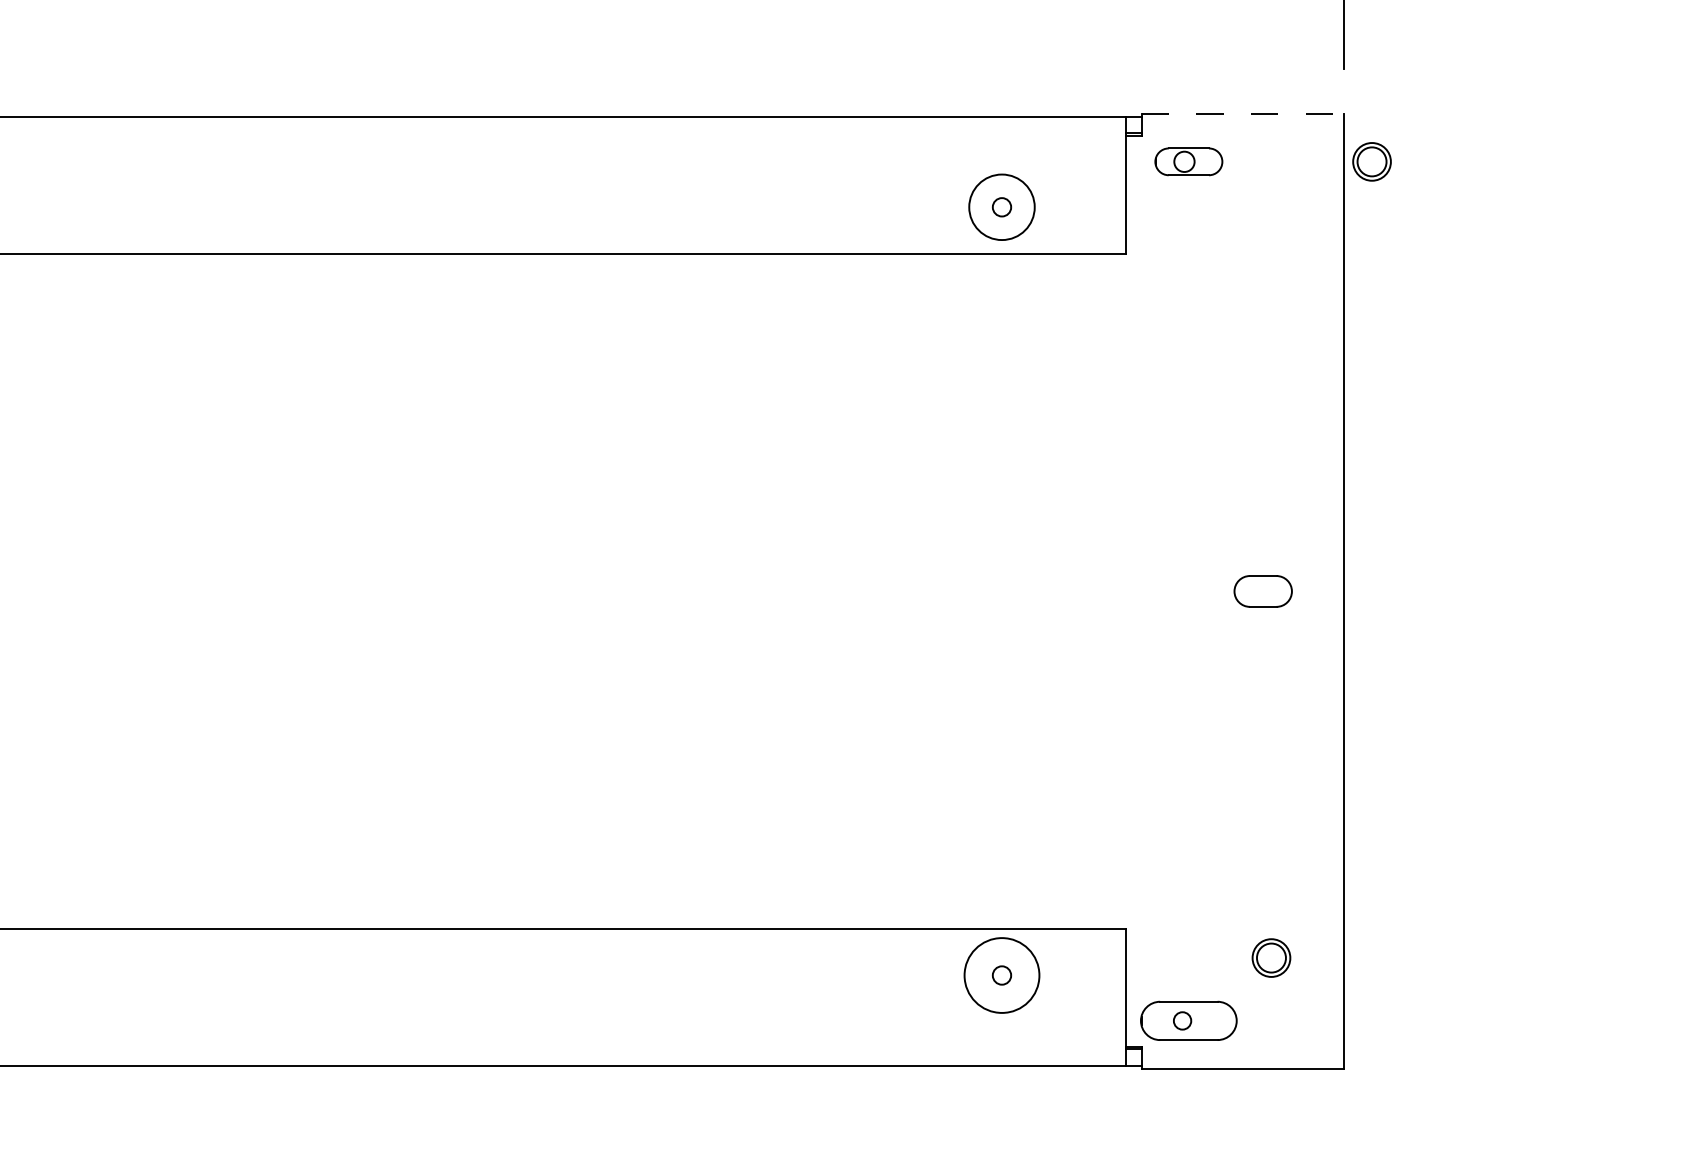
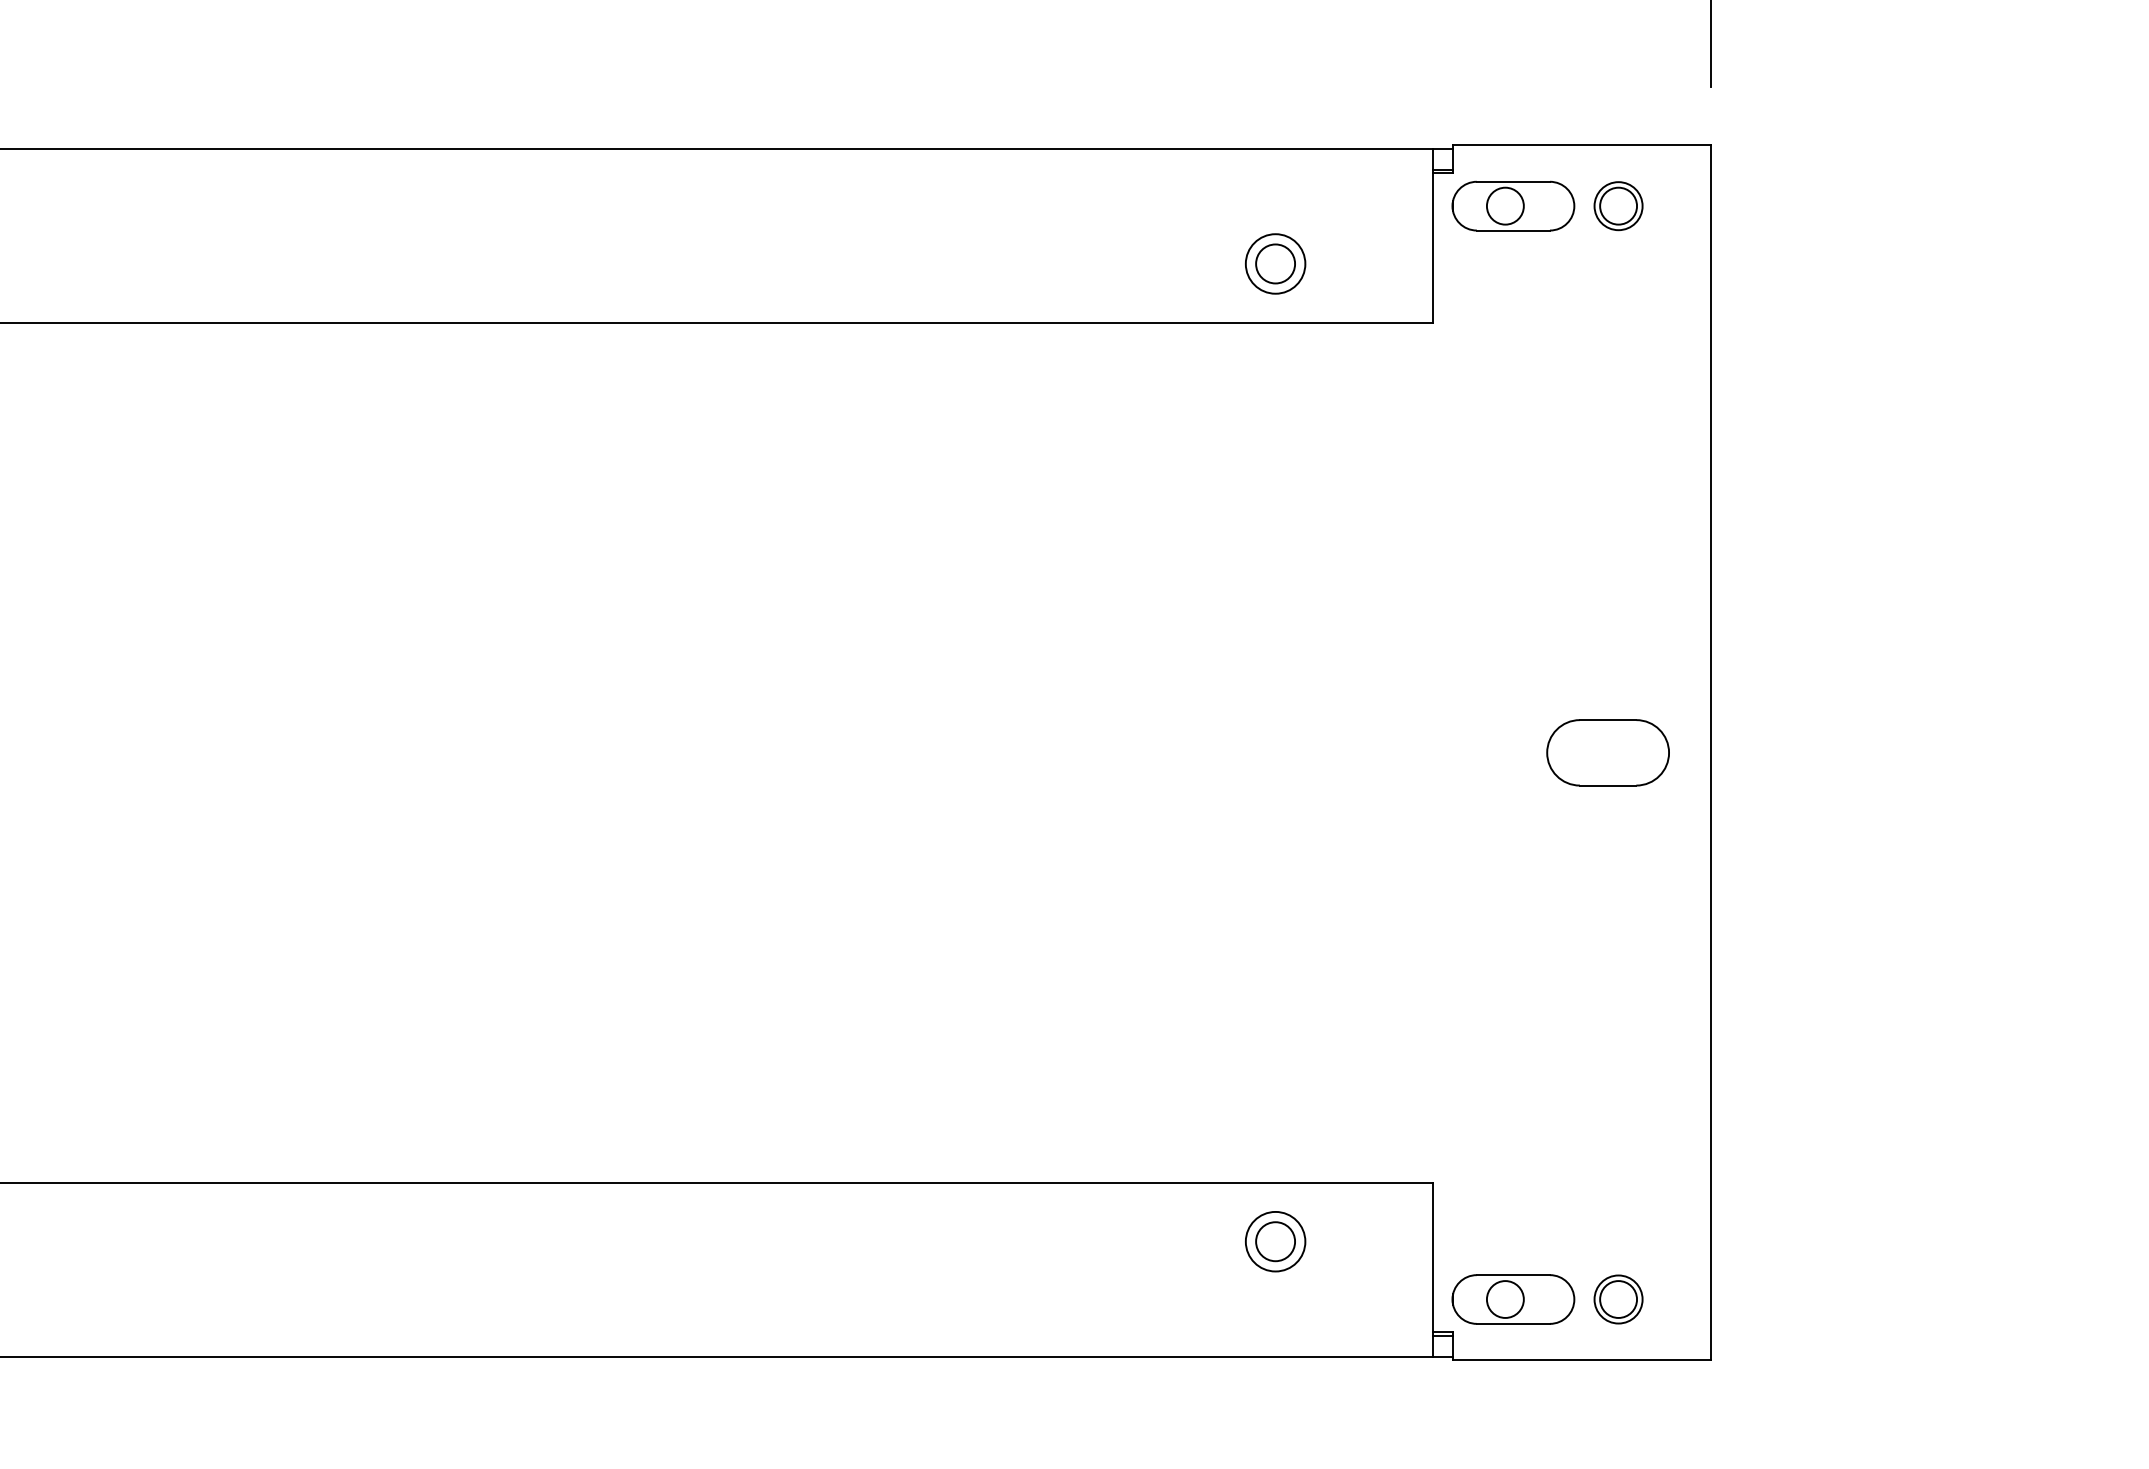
line: (1243, 114) -> (1582, 145), dashed -> solid
part: (1188, 161) -> (1513, 205), size x1.43
part: (1371, 162) -> (1618, 206), moved
circle: (1001, 206) -> (1275, 263), size x0.71
circle: (1001, 206) -> (1275, 263), size x1.67
part: (1262, 591) -> (1607, 752), size x1.67
part: (1271, 958) -> (1618, 1299), moved
circle: (1001, 975) -> (1275, 1241), size x0.62
circle: (1001, 975) -> (1275, 1241), size x1.67
circle: (1181, 1020) -> (1504, 1299), size x1.67

